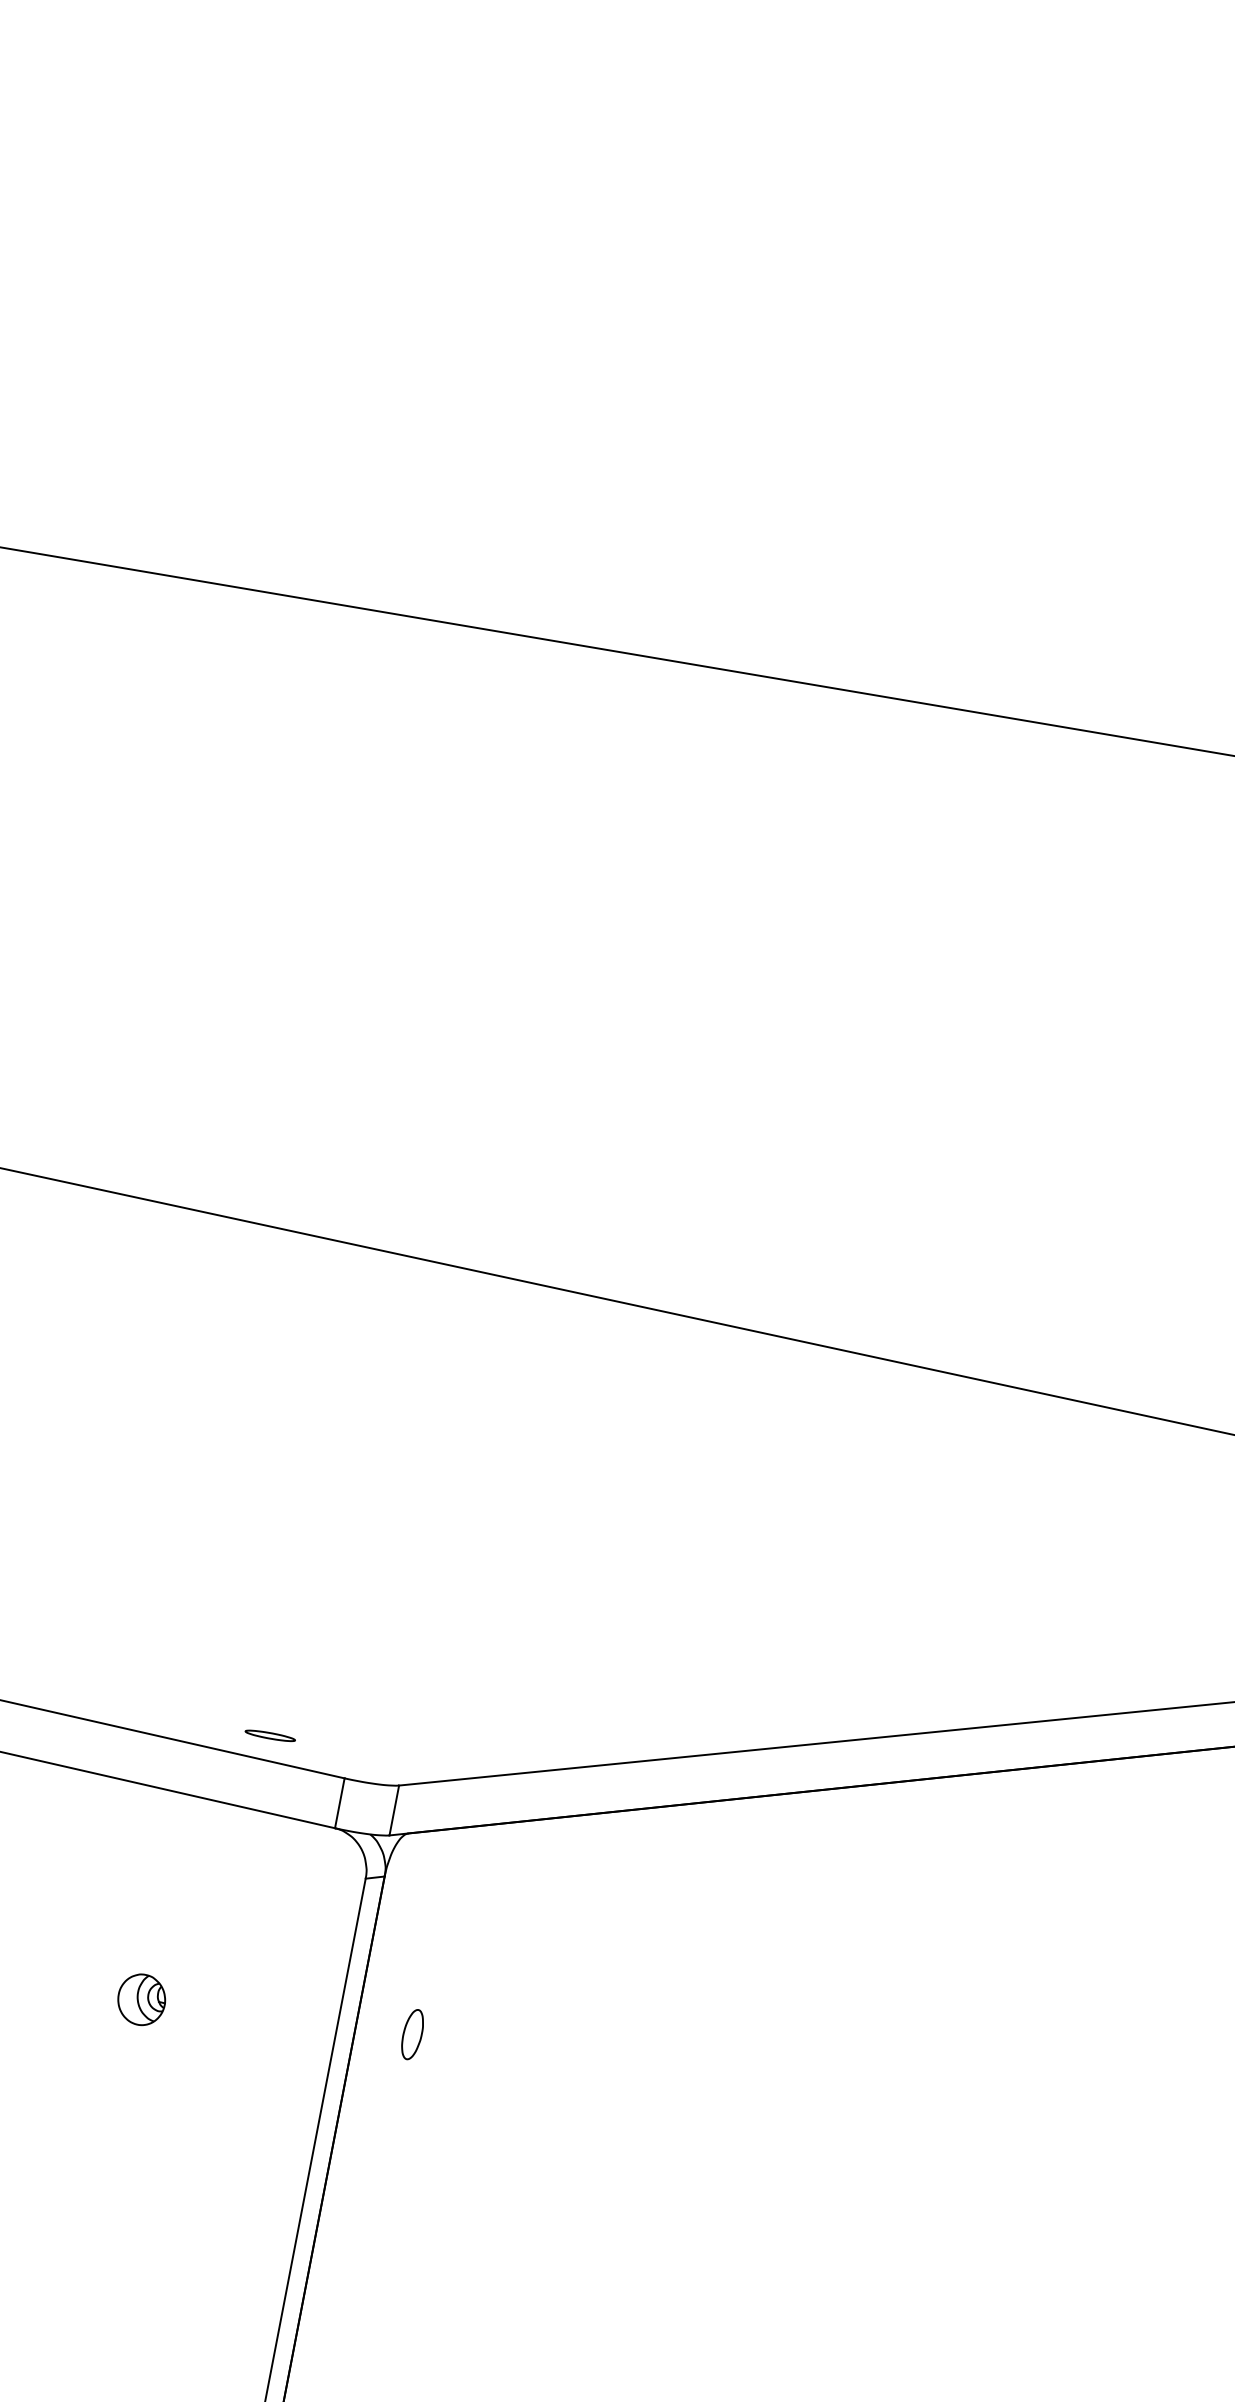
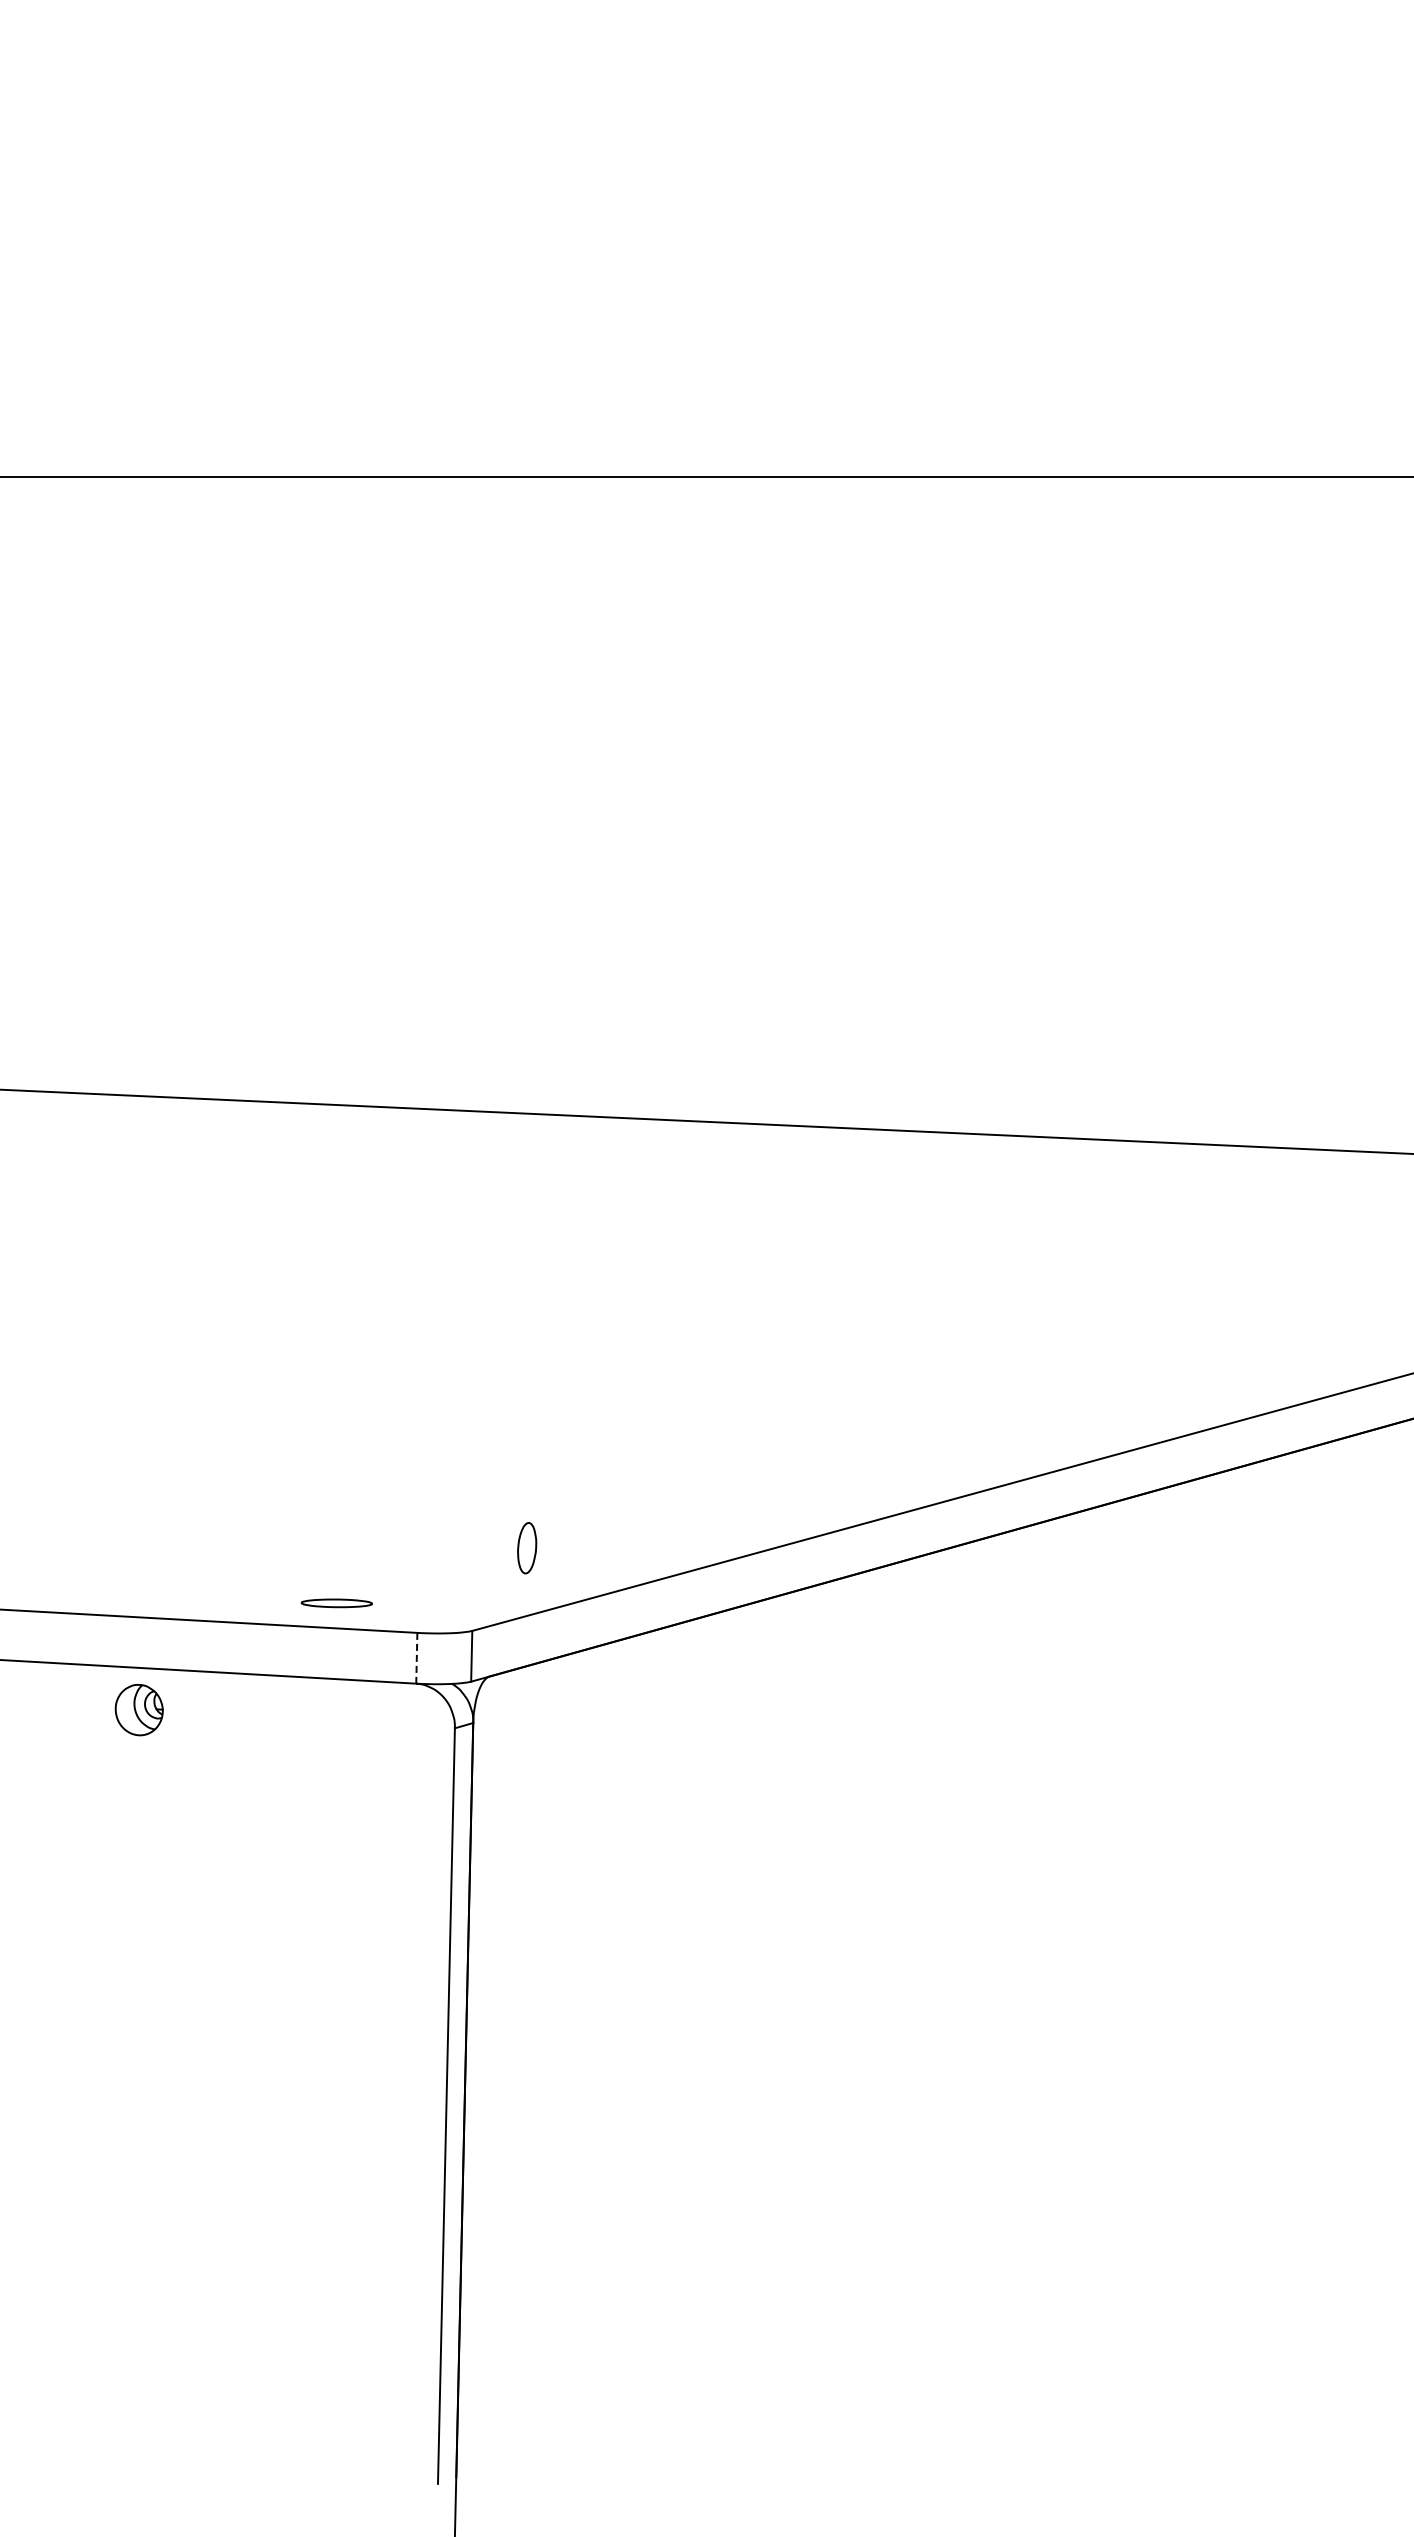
part: (270, 1736) -> (337, 1603), size x1.4
line: (339, 1803) -> (416, 1658), solid -> dashed
part: (140, 2000) -> (138, 1710), moved
part: (412, 2034) -> (527, 1548), moved

